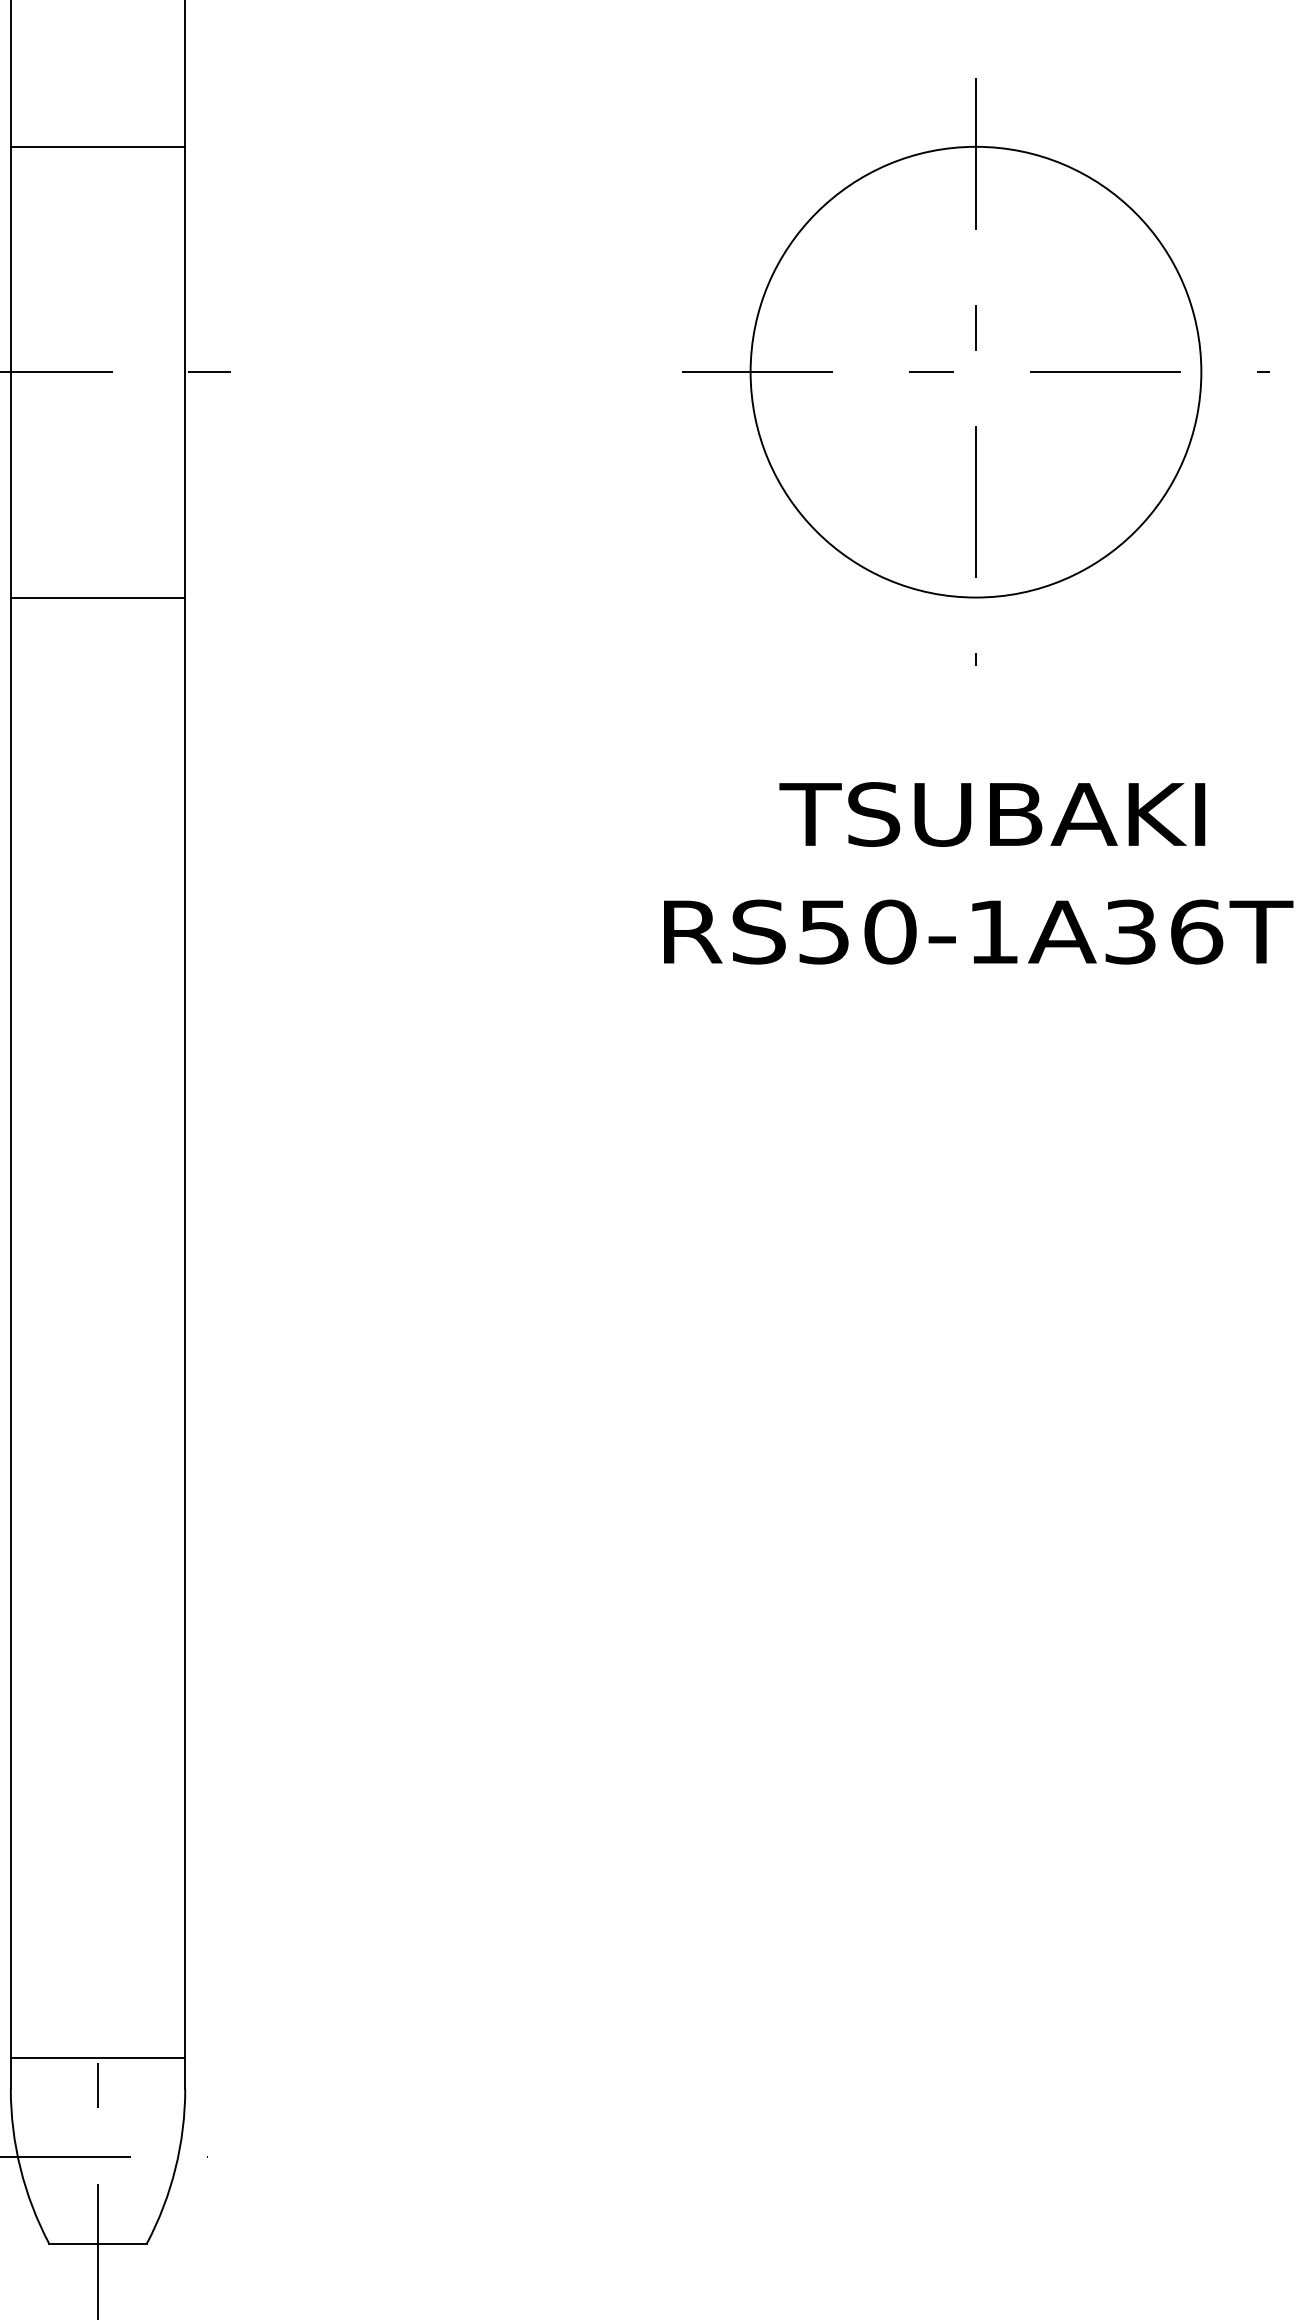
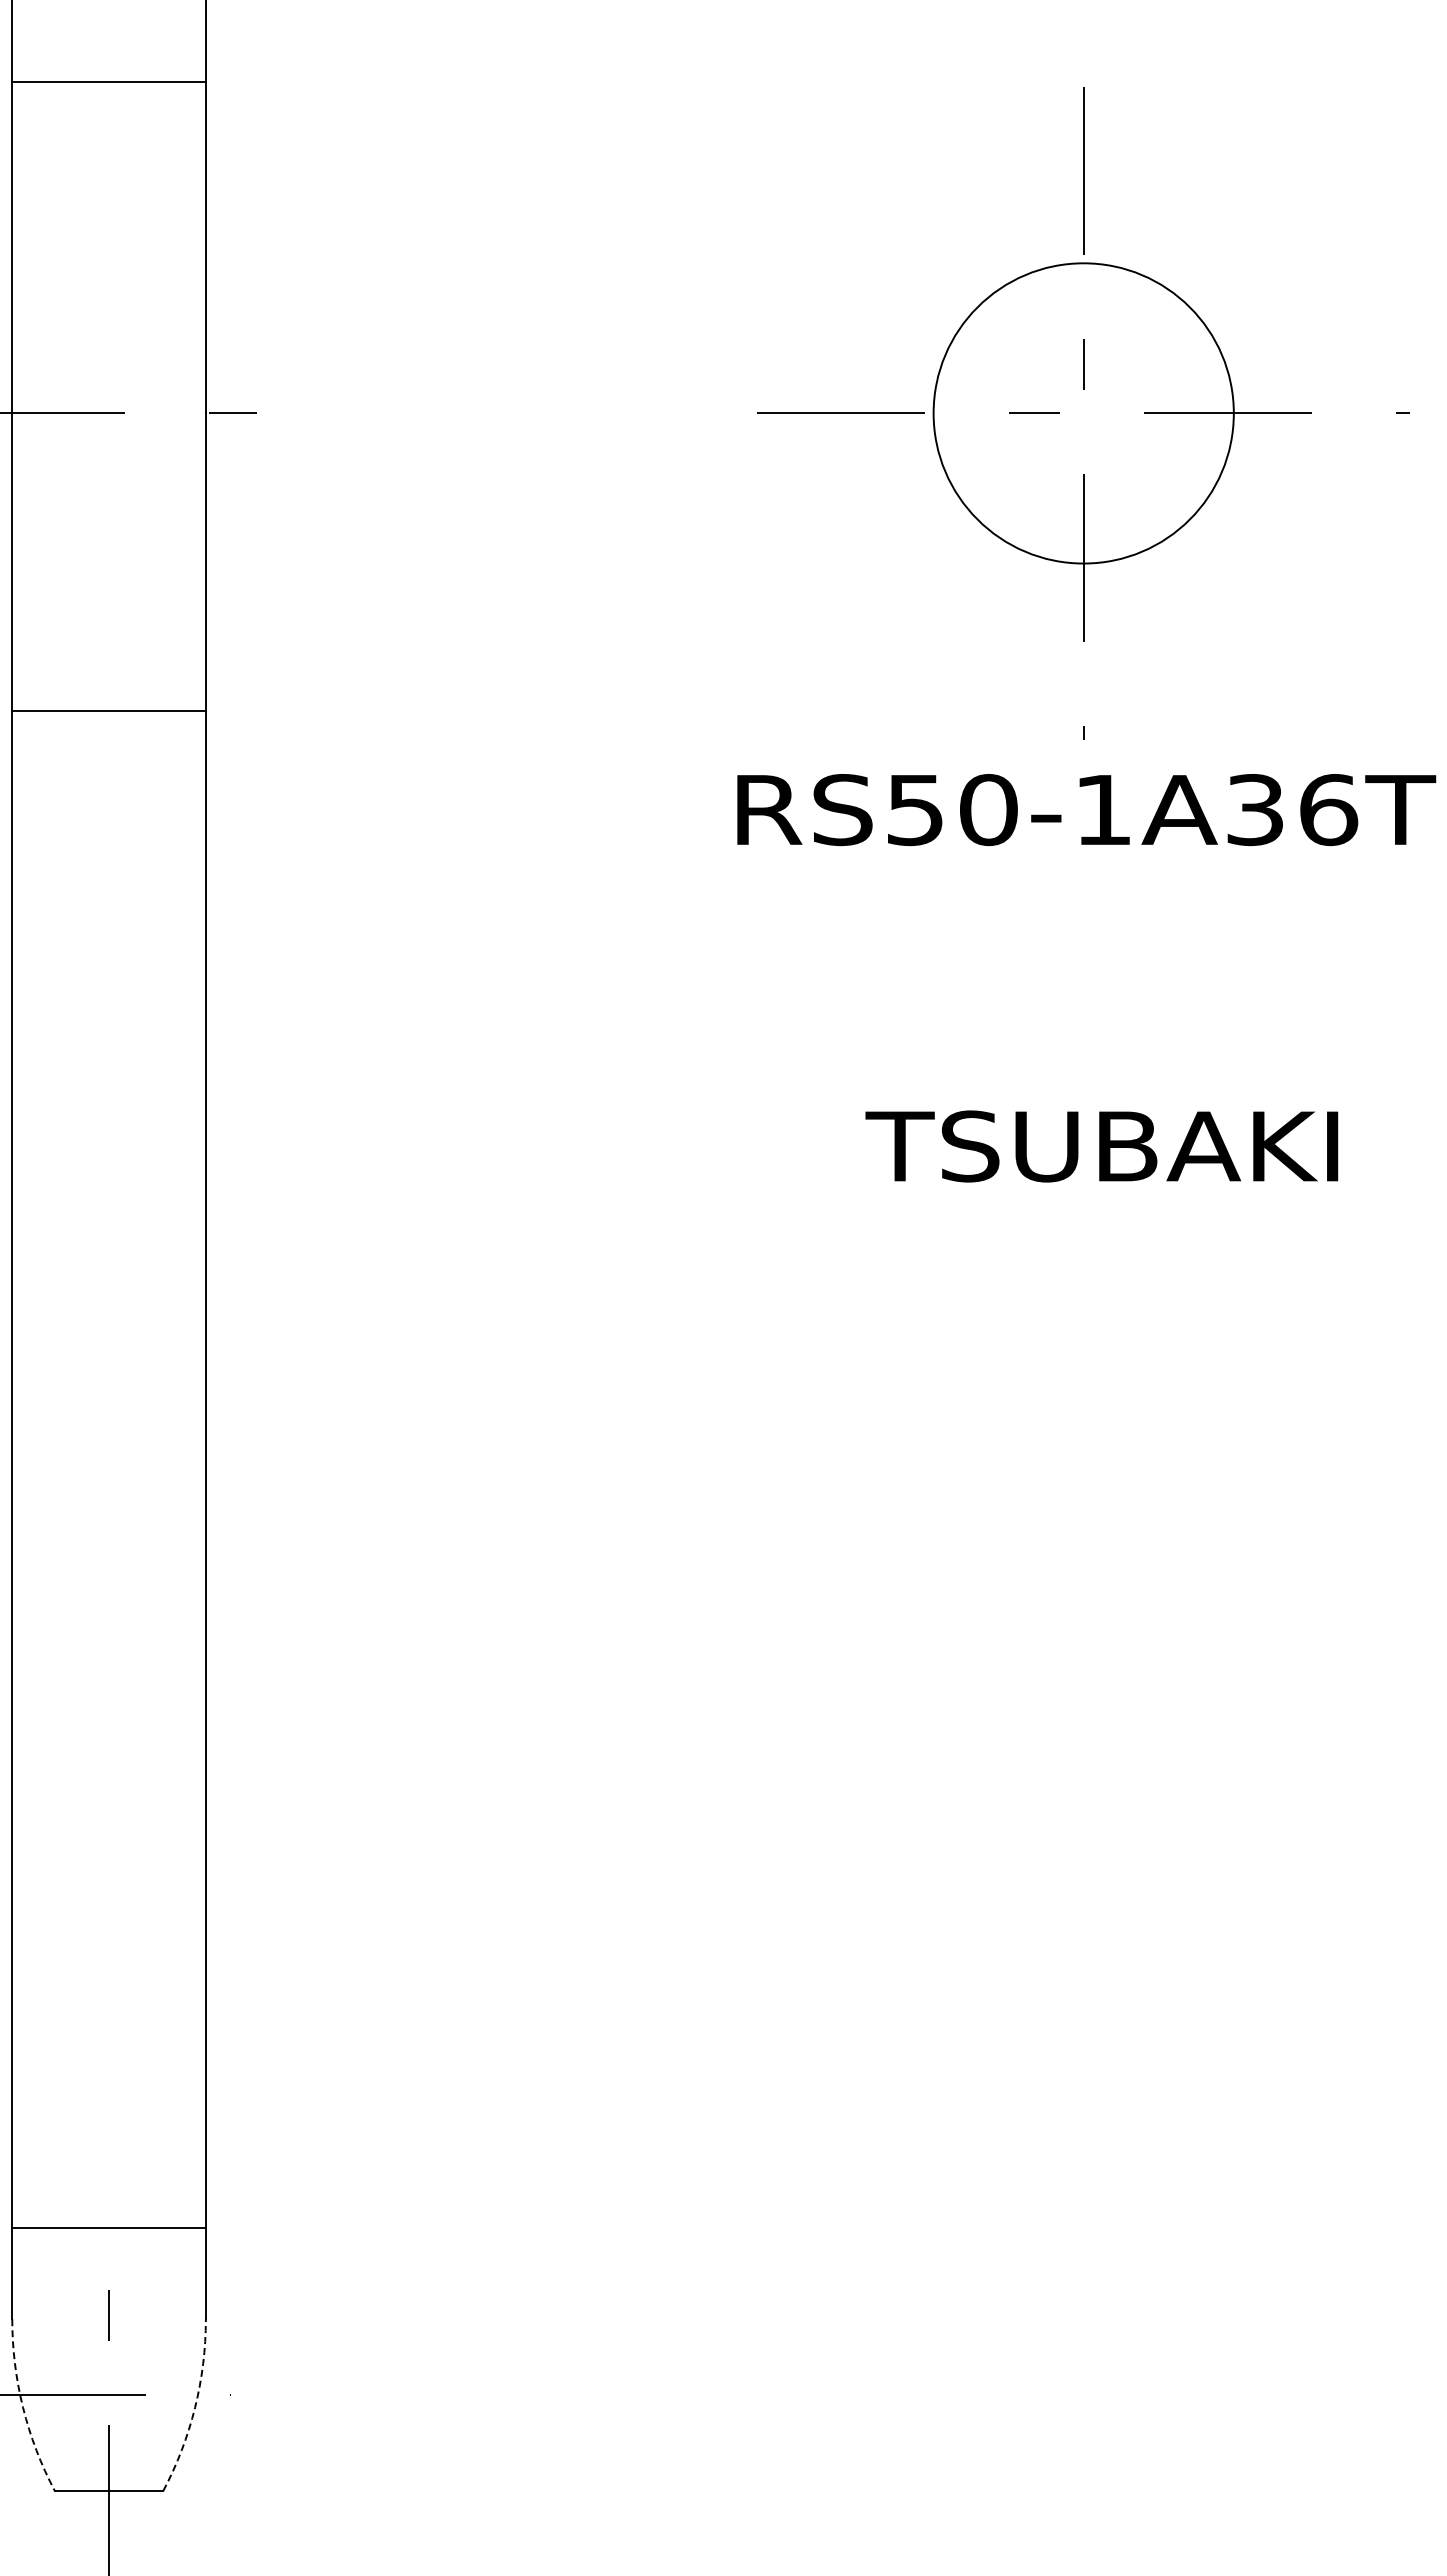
line: (97, 147) -> (108, 82), moved
circle: (975, 372) -> (1083, 413), size x0.6
line: (97, 597) -> (108, 710), moved
text: (992, 814) -> (1101, 1146), moved
text: (978, 932) -> (1086, 810), moved
line: (97, 2057) -> (108, 2228), moved
arc: (20, 2168) -> (23, 2407), solid -> dashed
arc: (175, 2168) -> (195, 2407), solid -> dashed

